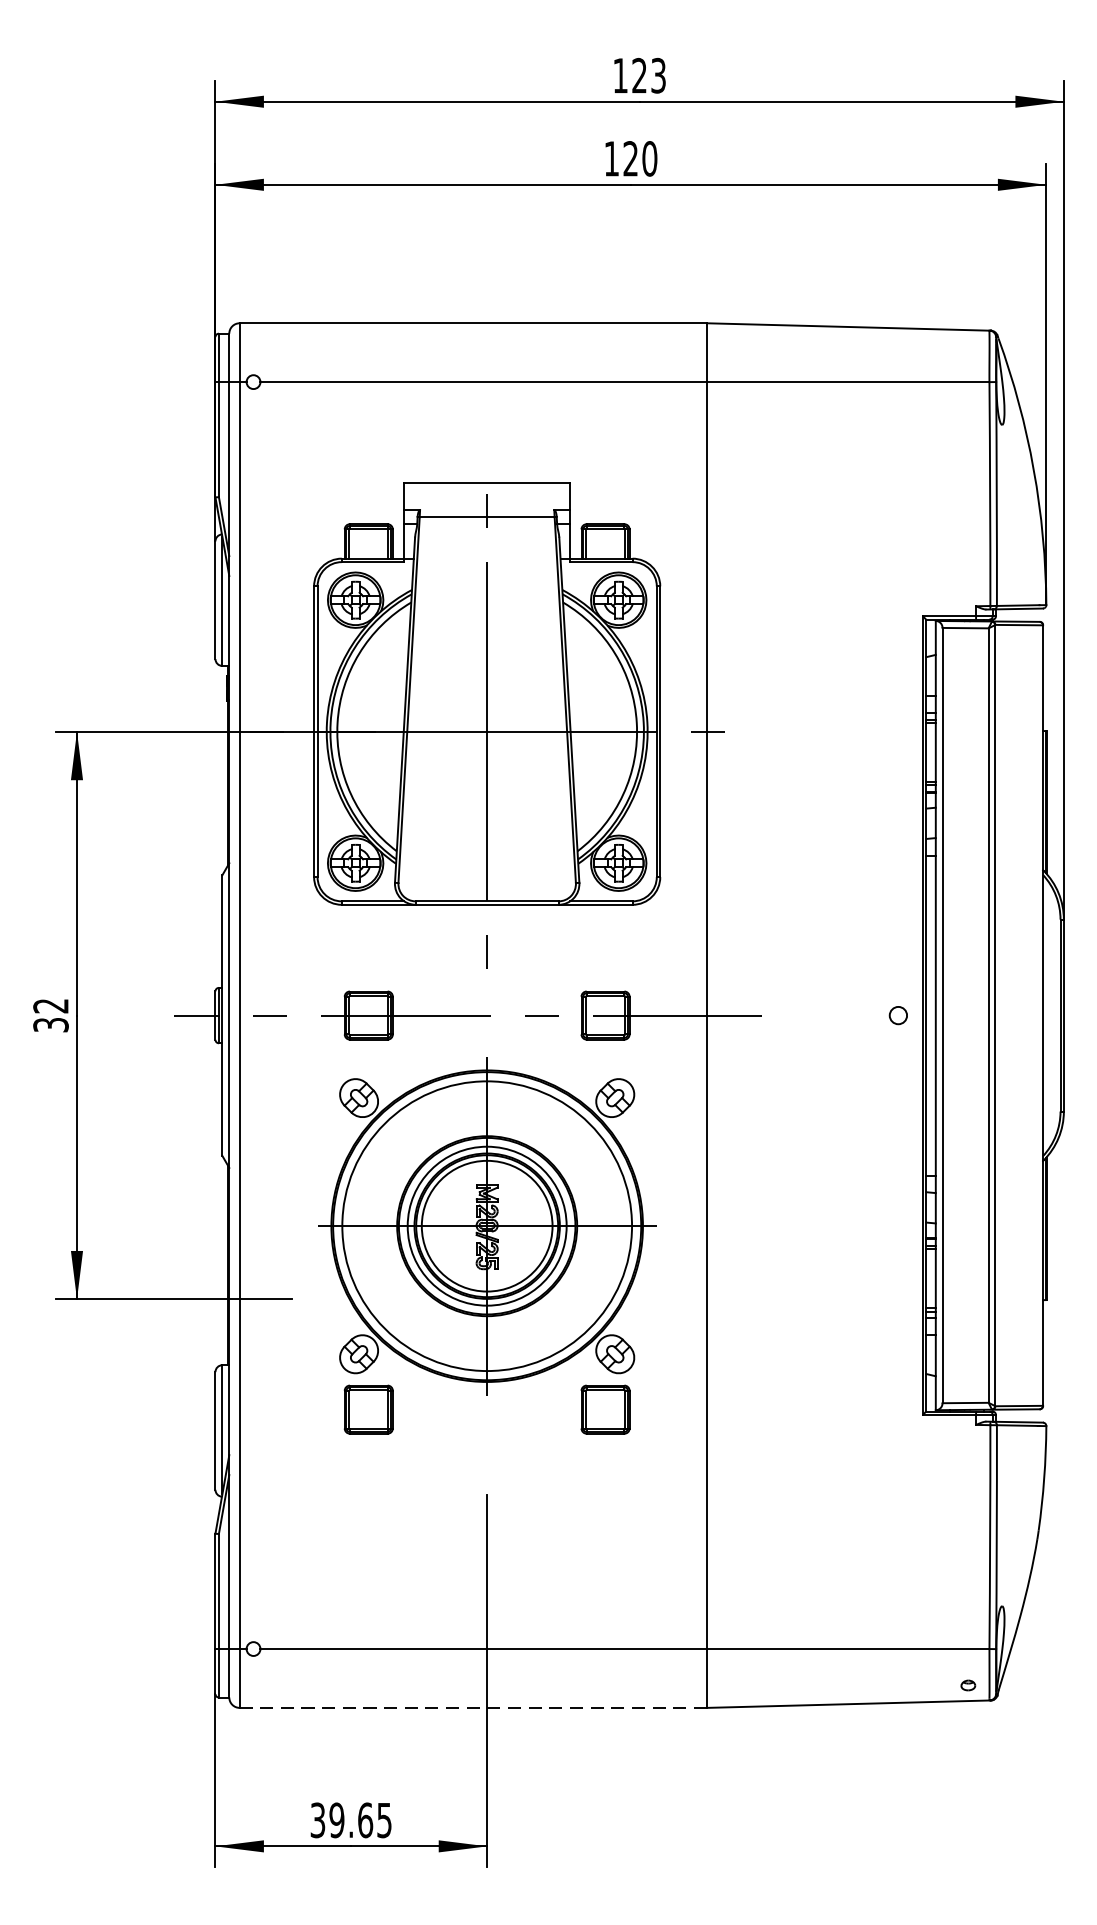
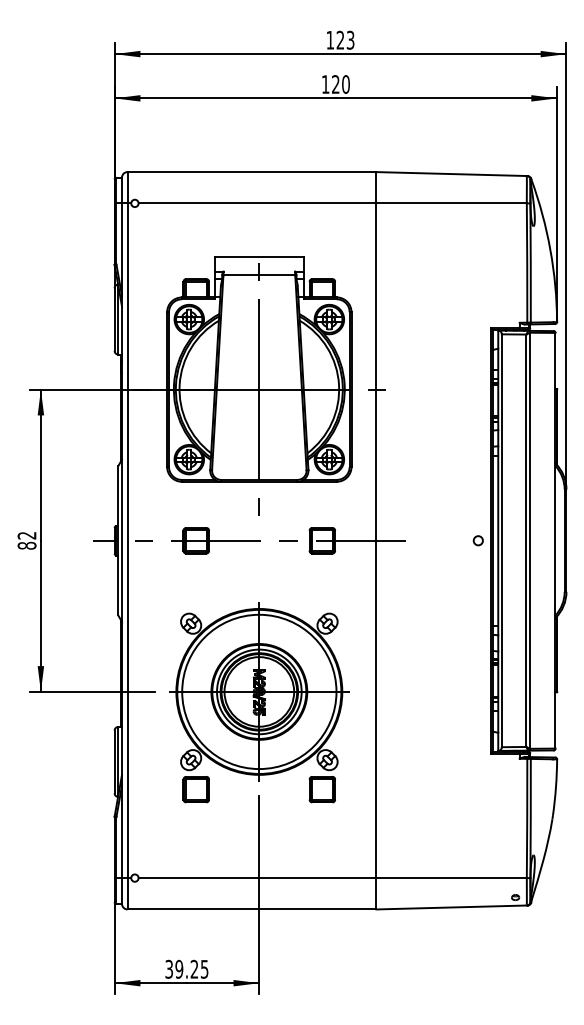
text: (49, 1024) -> (26, 545), 32 -> 82
part: (487, 1246) -> (259, 702), moved
line: (472, 1707) -> (251, 909), dashed -> solid
text: (365, 1818) -> (194, 968), 39.65 -> 39.25

